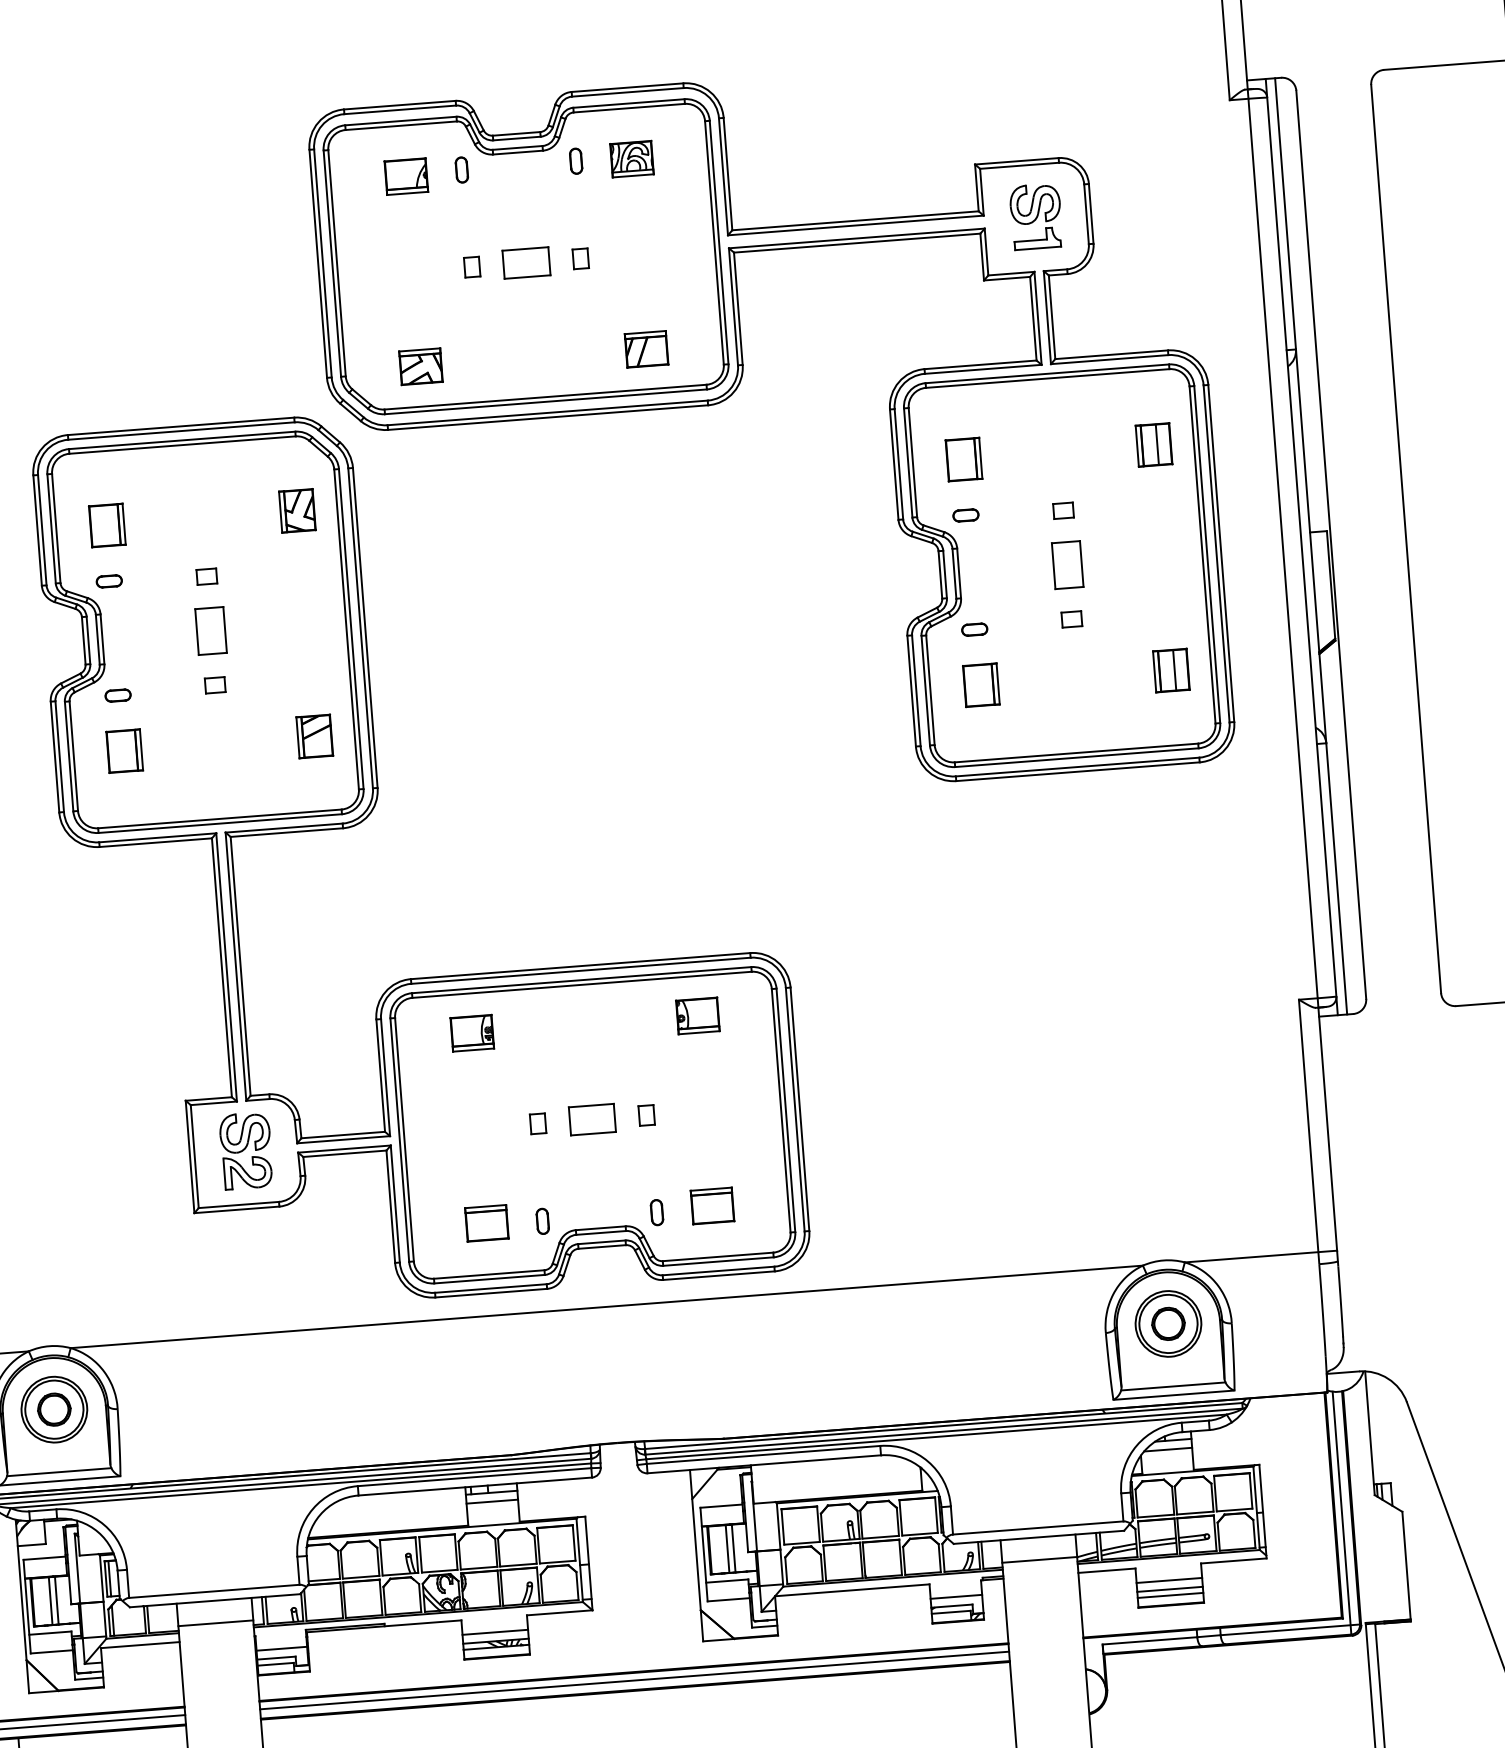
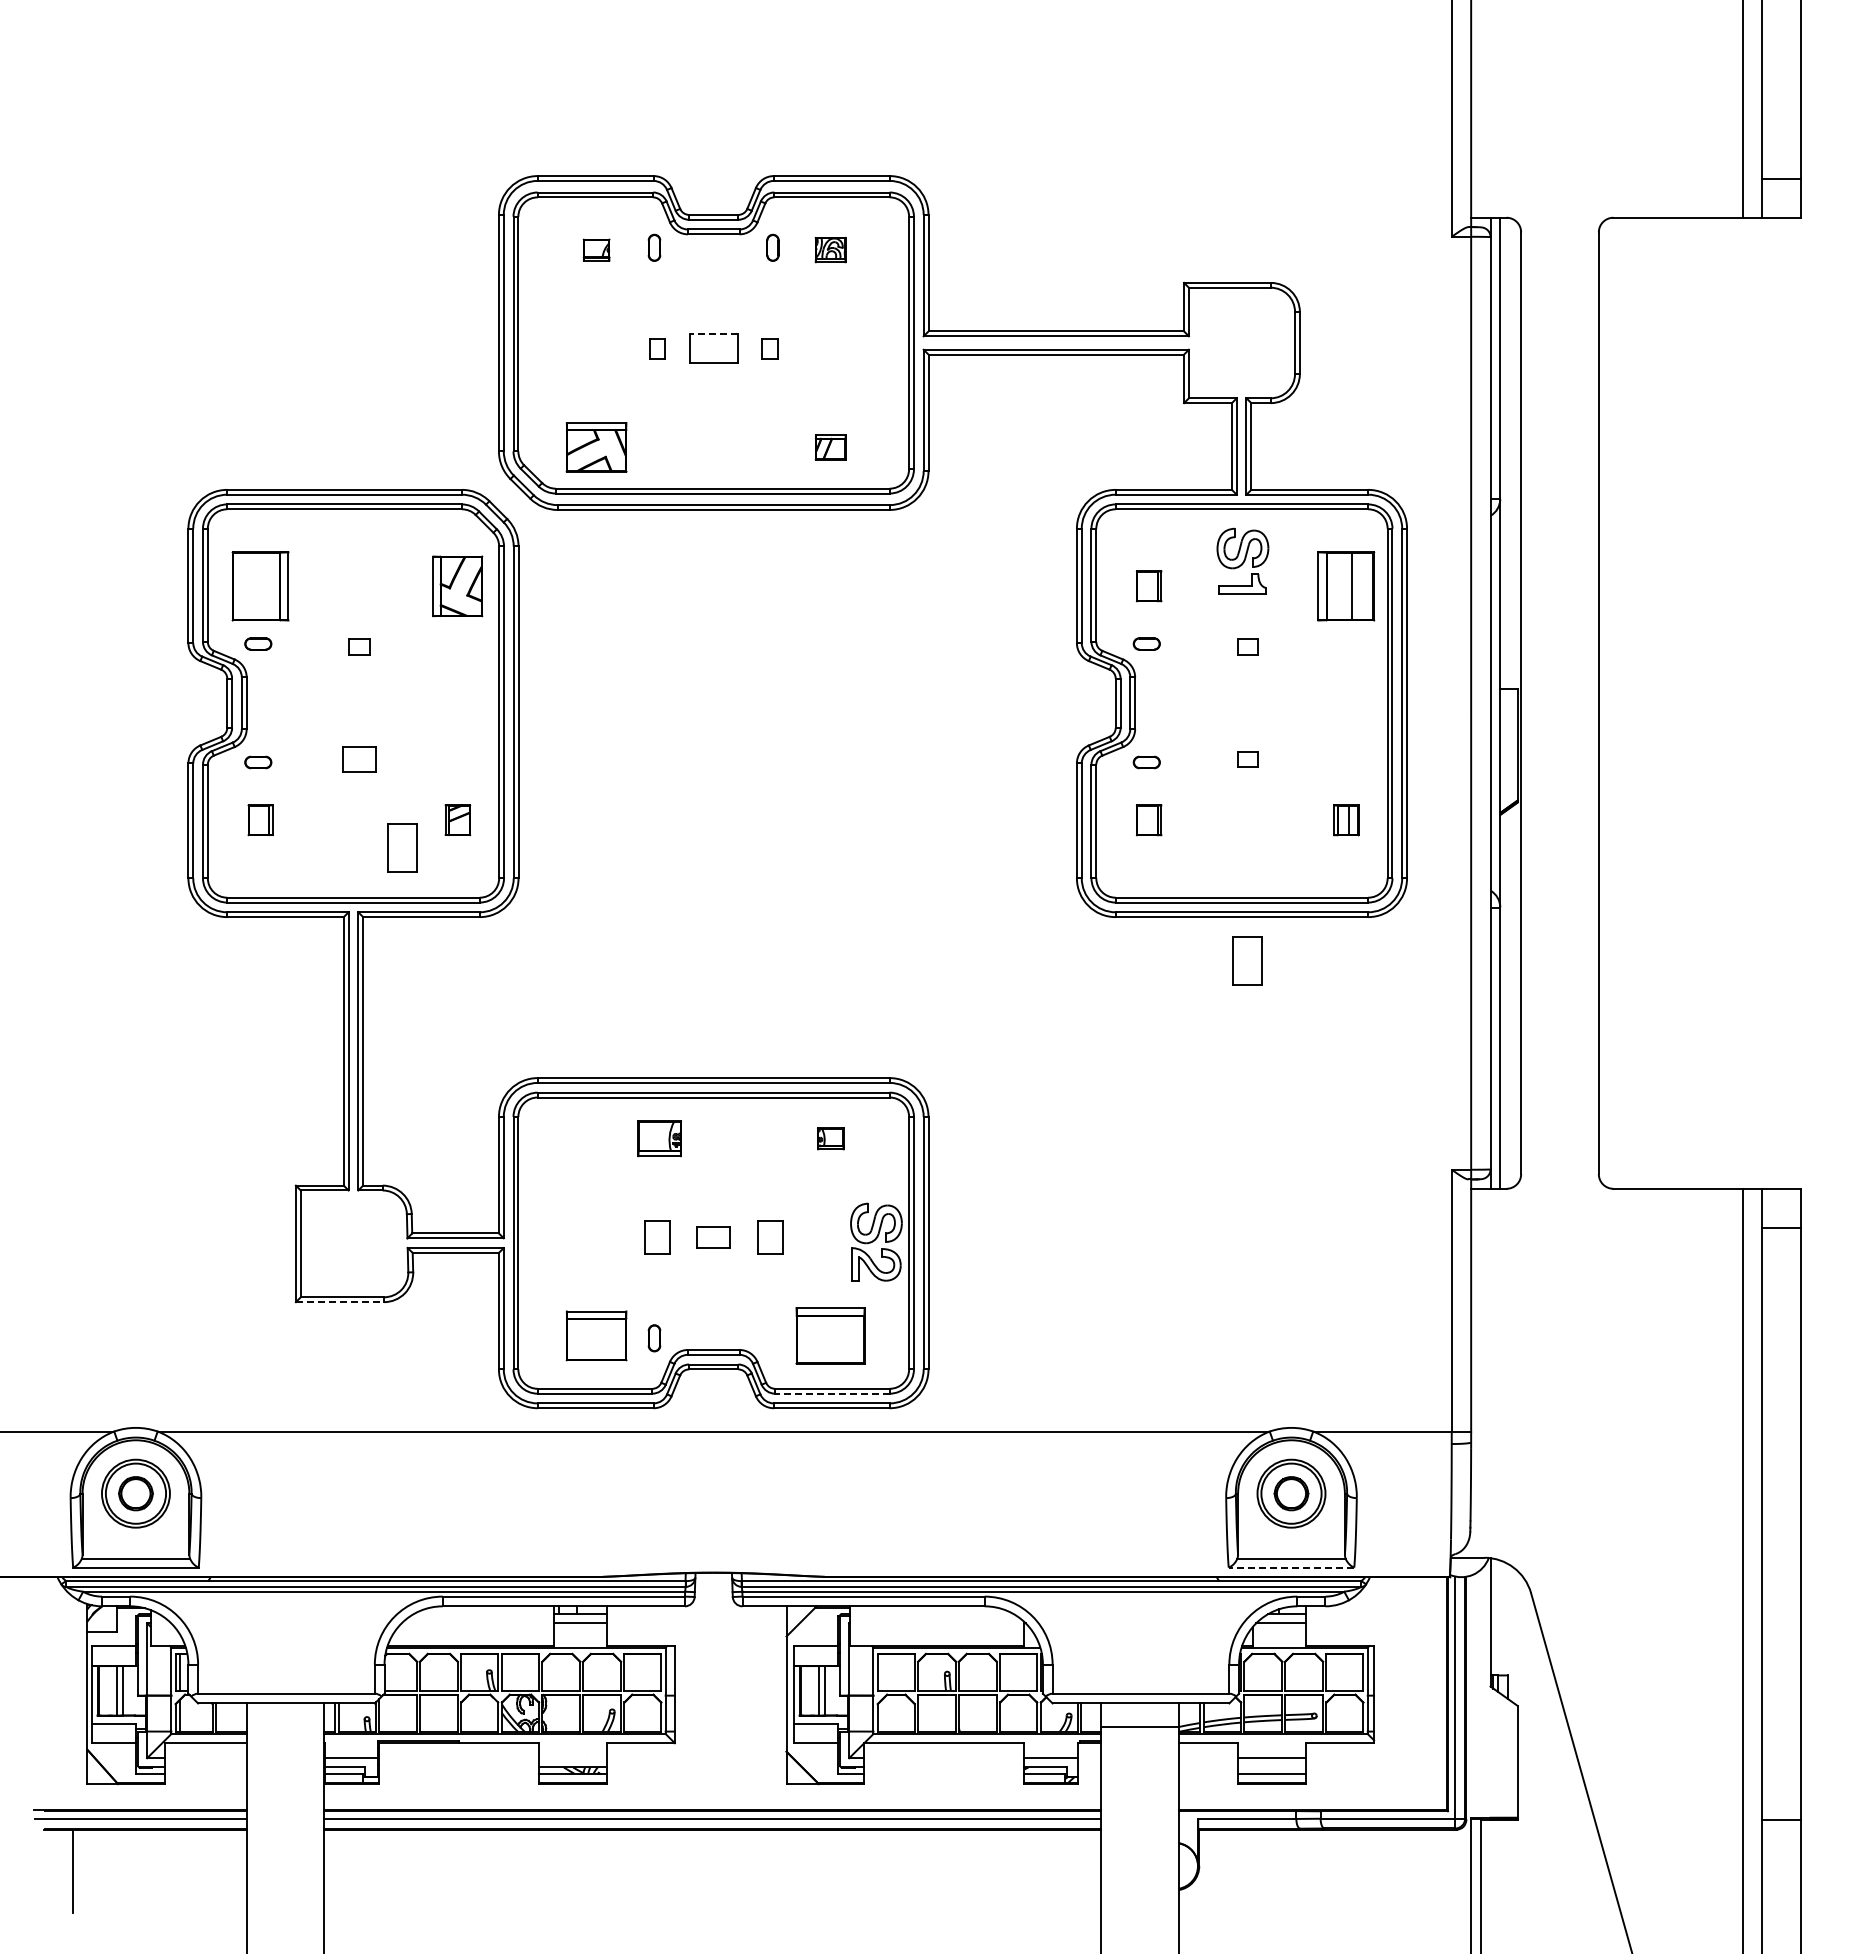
part: (631, 158) -> (830, 249), size x0.7
part: (406, 175) -> (596, 249), size x0.6
part: (1035, 215) -> (1242, 560), moved
line: (525, 249) -> (713, 334), solid -> dashed
part: (646, 349) -> (830, 447), size x0.7
part: (420, 366) -> (596, 447), size x1.4
part: (1154, 444) -> (1346, 585), size x1.6
part: (963, 459) -> (1148, 586), size x0.7
part: (297, 510) -> (457, 585), size x1.4
part: (107, 524) -> (260, 585), size x1.6
part: (1067, 564) -> (1247, 960), moved
part: (211, 630) -> (402, 847), moved
part: (1171, 670) -> (1346, 820), size x0.7
part: (215, 685) -> (359, 759), size x1.6
part: (980, 685) -> (1148, 820), size x0.7
part: (314, 735) -> (457, 819), size x0.7
part: (124, 750) -> (260, 819), size x0.7
part: (697, 1015) -> (830, 1138), size x0.6
part: (472, 1033) -> (659, 1138), moved
part: (646, 1115) -> (769, 1237), size x1.6
part: (592, 1119) -> (713, 1237), size x0.7
part: (538, 1123) -> (657, 1237), size x1.6
part: (246, 1150) -> (876, 1241), moved
part: (712, 1205) -> (830, 1335), size x1.6
line: (237, 1210) -> (340, 1302), solid -> dashed
part: (656, 1212) -> (772, 1338), removed
part: (486, 1222) -> (596, 1335), size x1.4
line: (717, 1261) -> (831, 1393), solid -> dashed
line: (1173, 1395) -> (1291, 1567), solid -> dashed
line: (1170, 1589) -> (1272, 1767), removed
line: (215, 1623) -> (285, 1726), removed
line: (494, 1632) -> (572, 1758), removed

